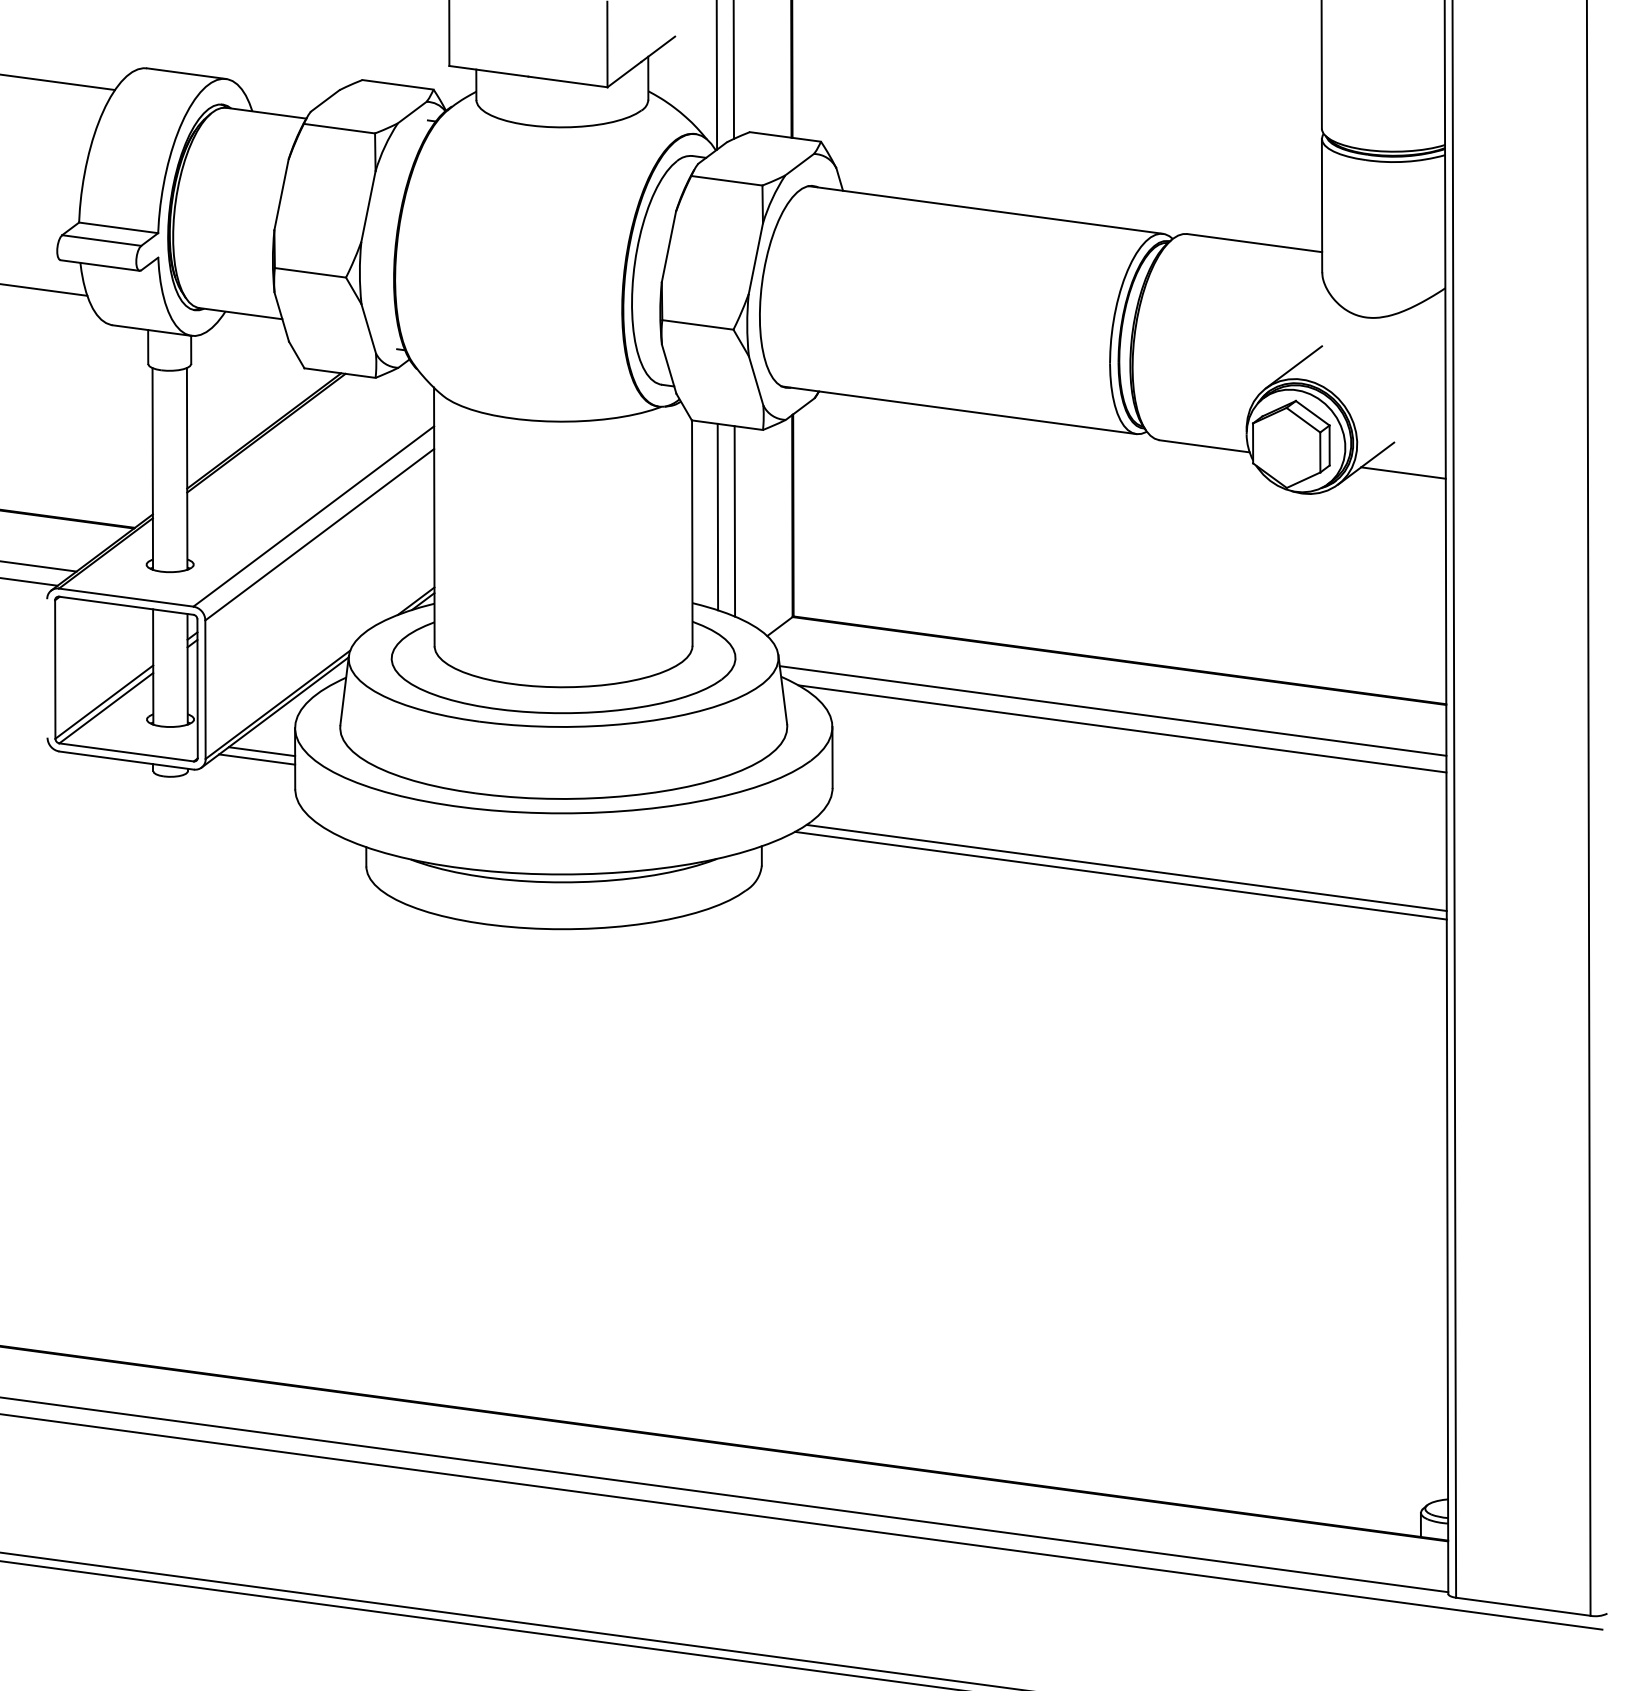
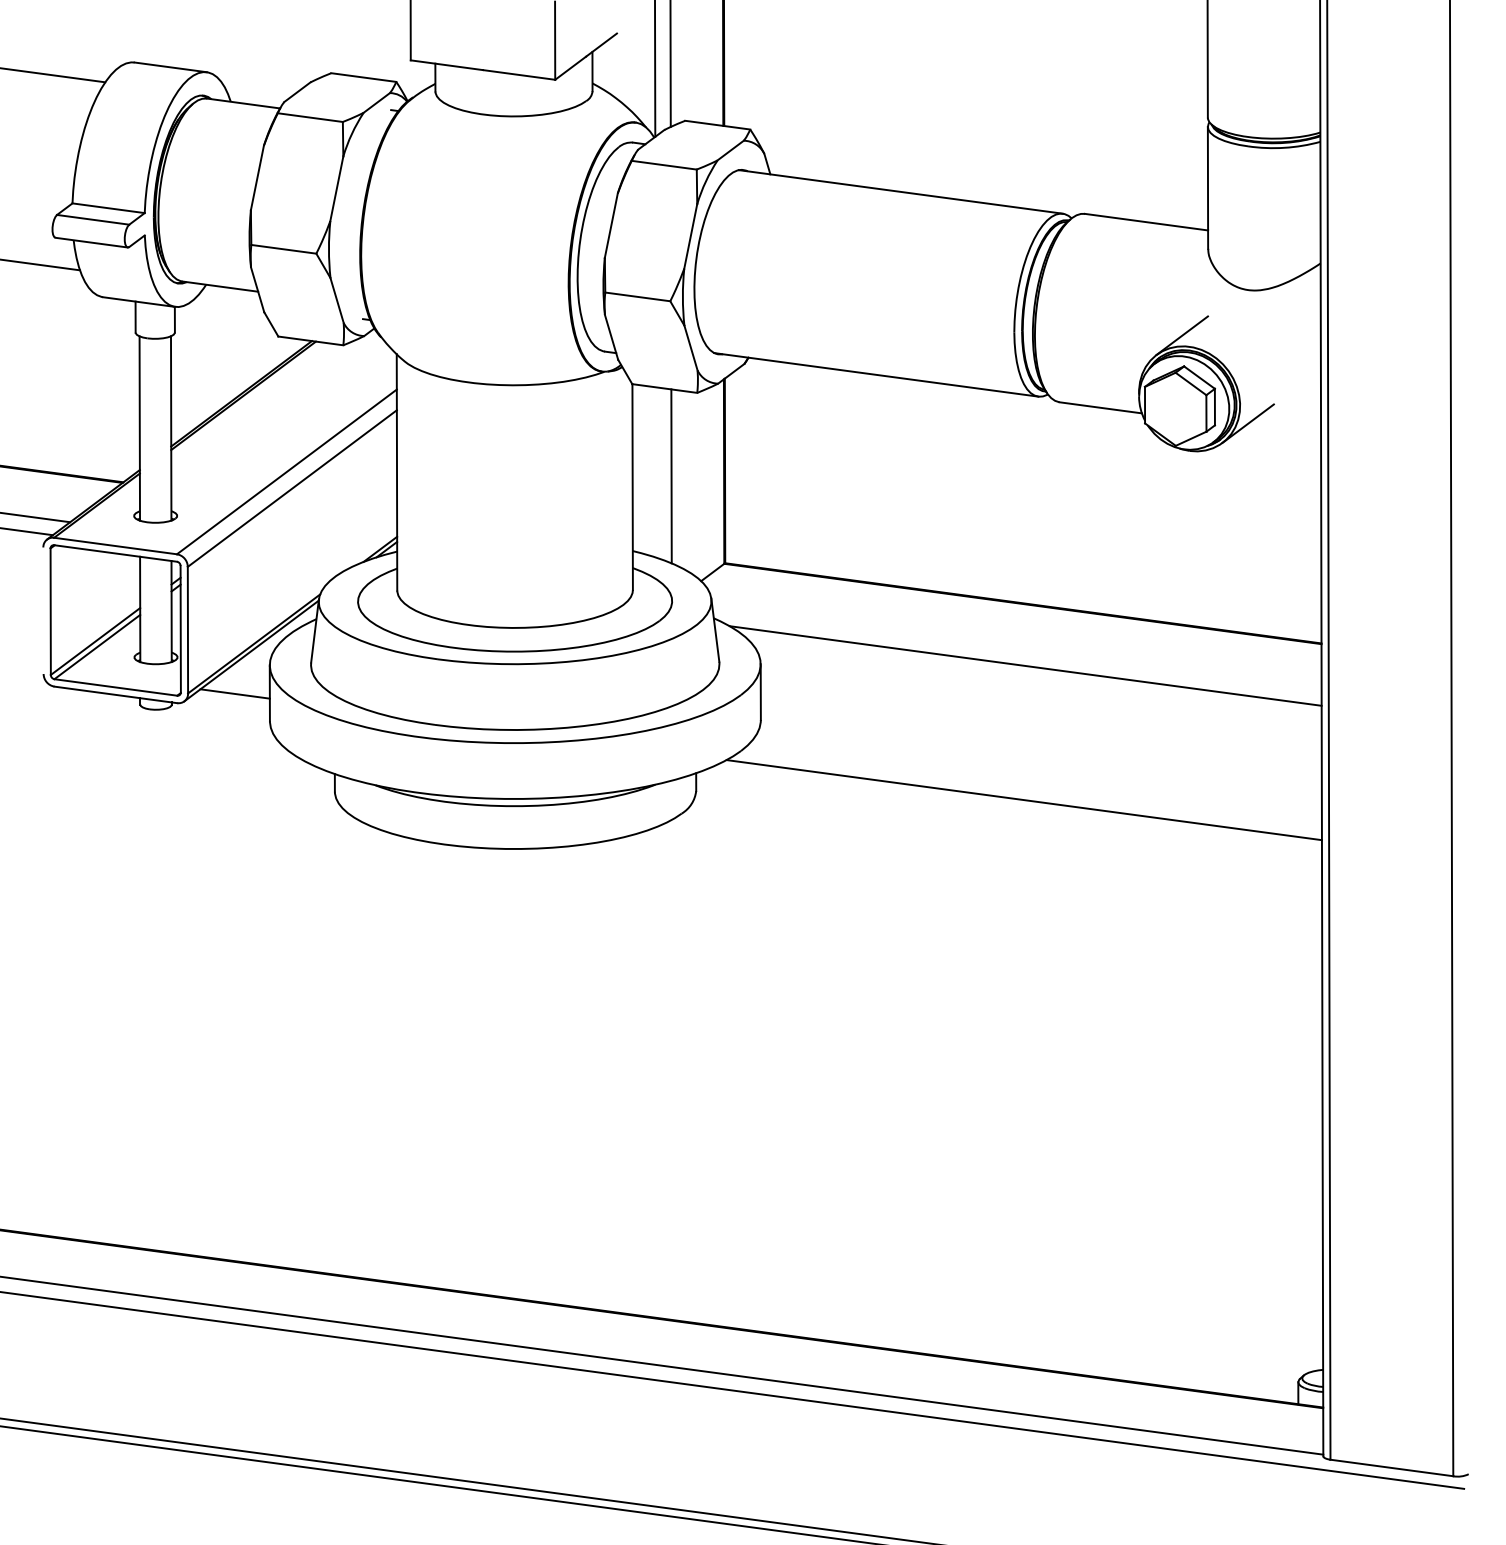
line: (1403, 473) -> (1282, 432), removed
line: (717, 517) -> (655, 472), removed
line: (1112, 710) -> (1016, 649), removed
line: (261, 751) -> (239, 686), removed
line: (1126, 867) -> (1029, 792), removed

